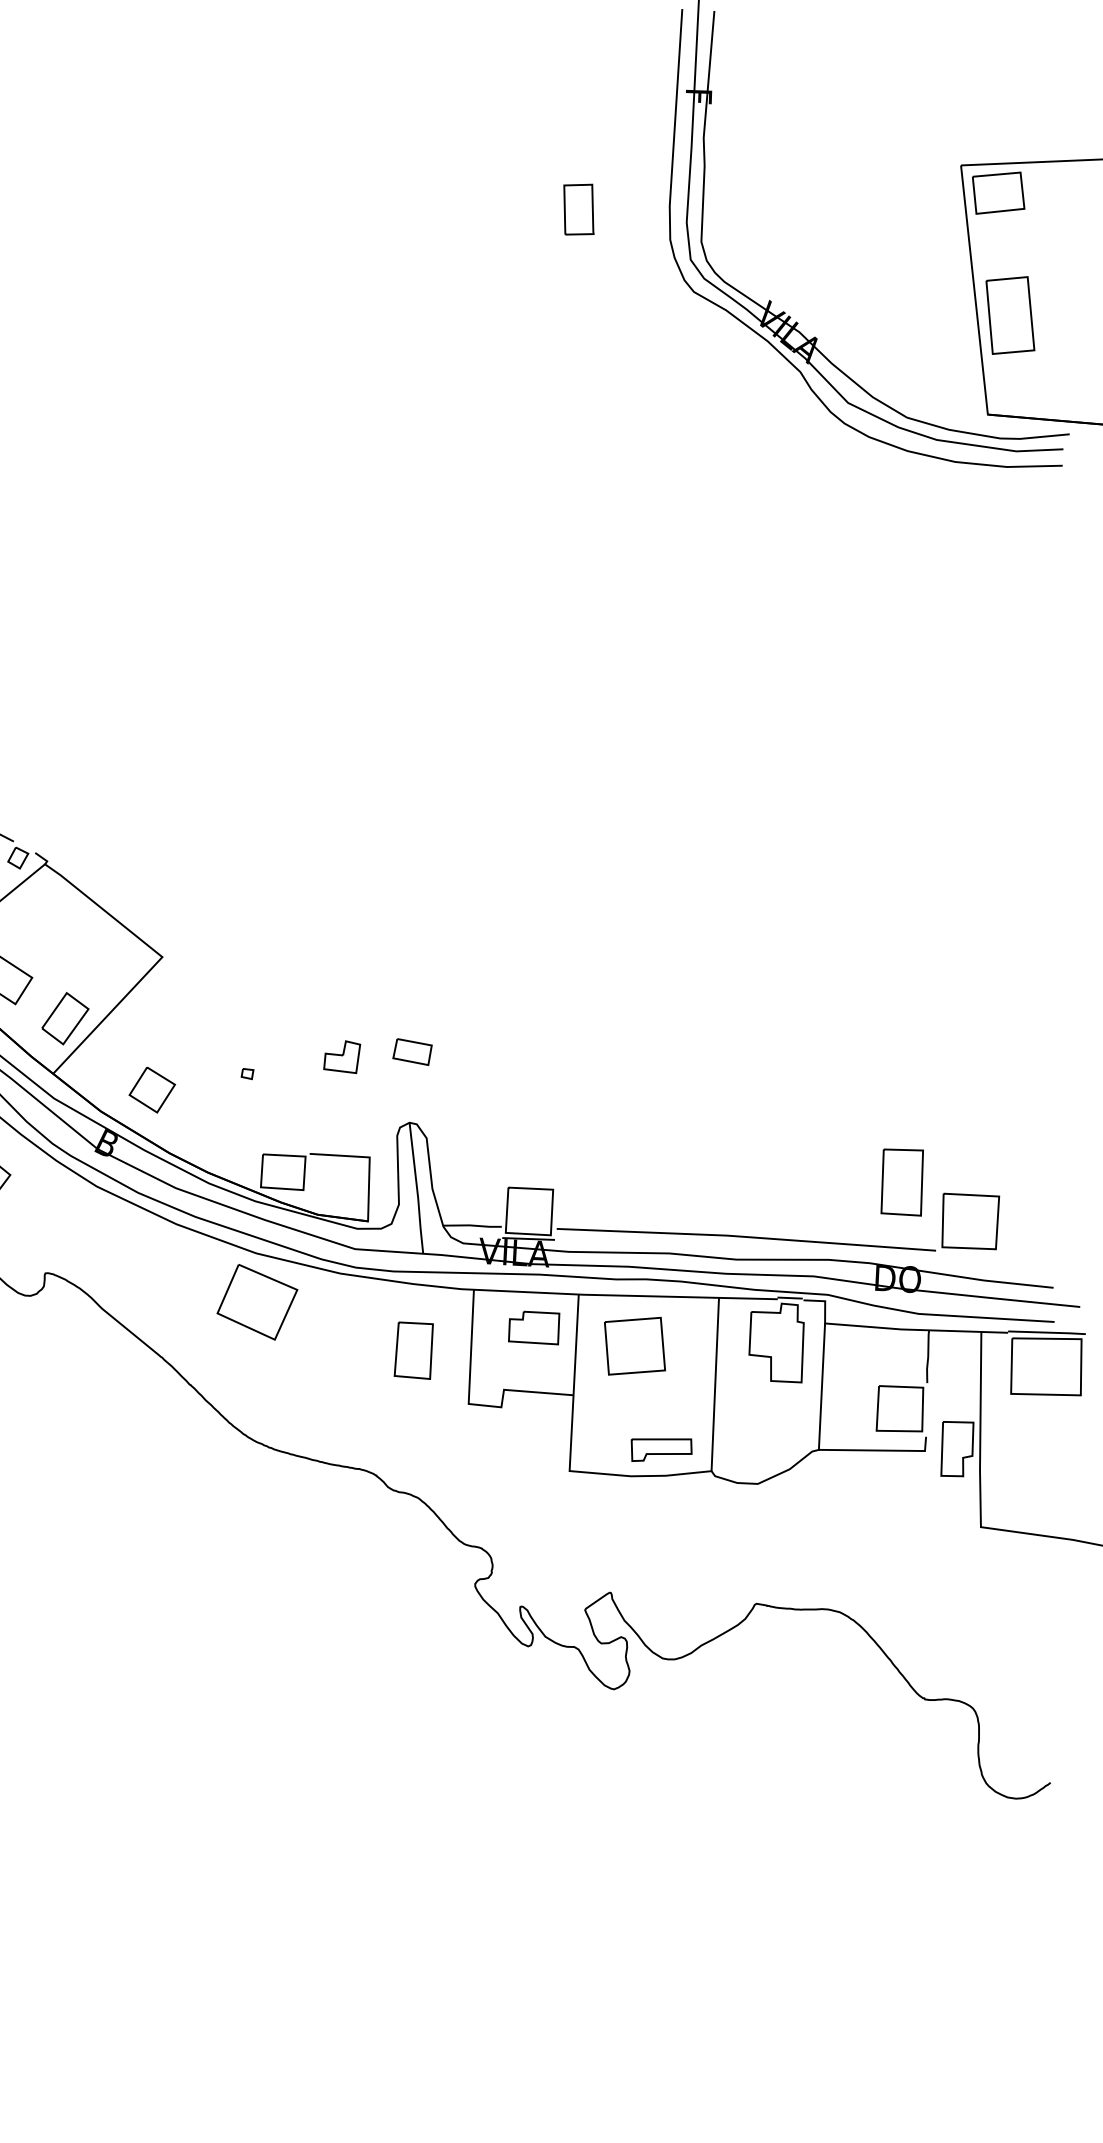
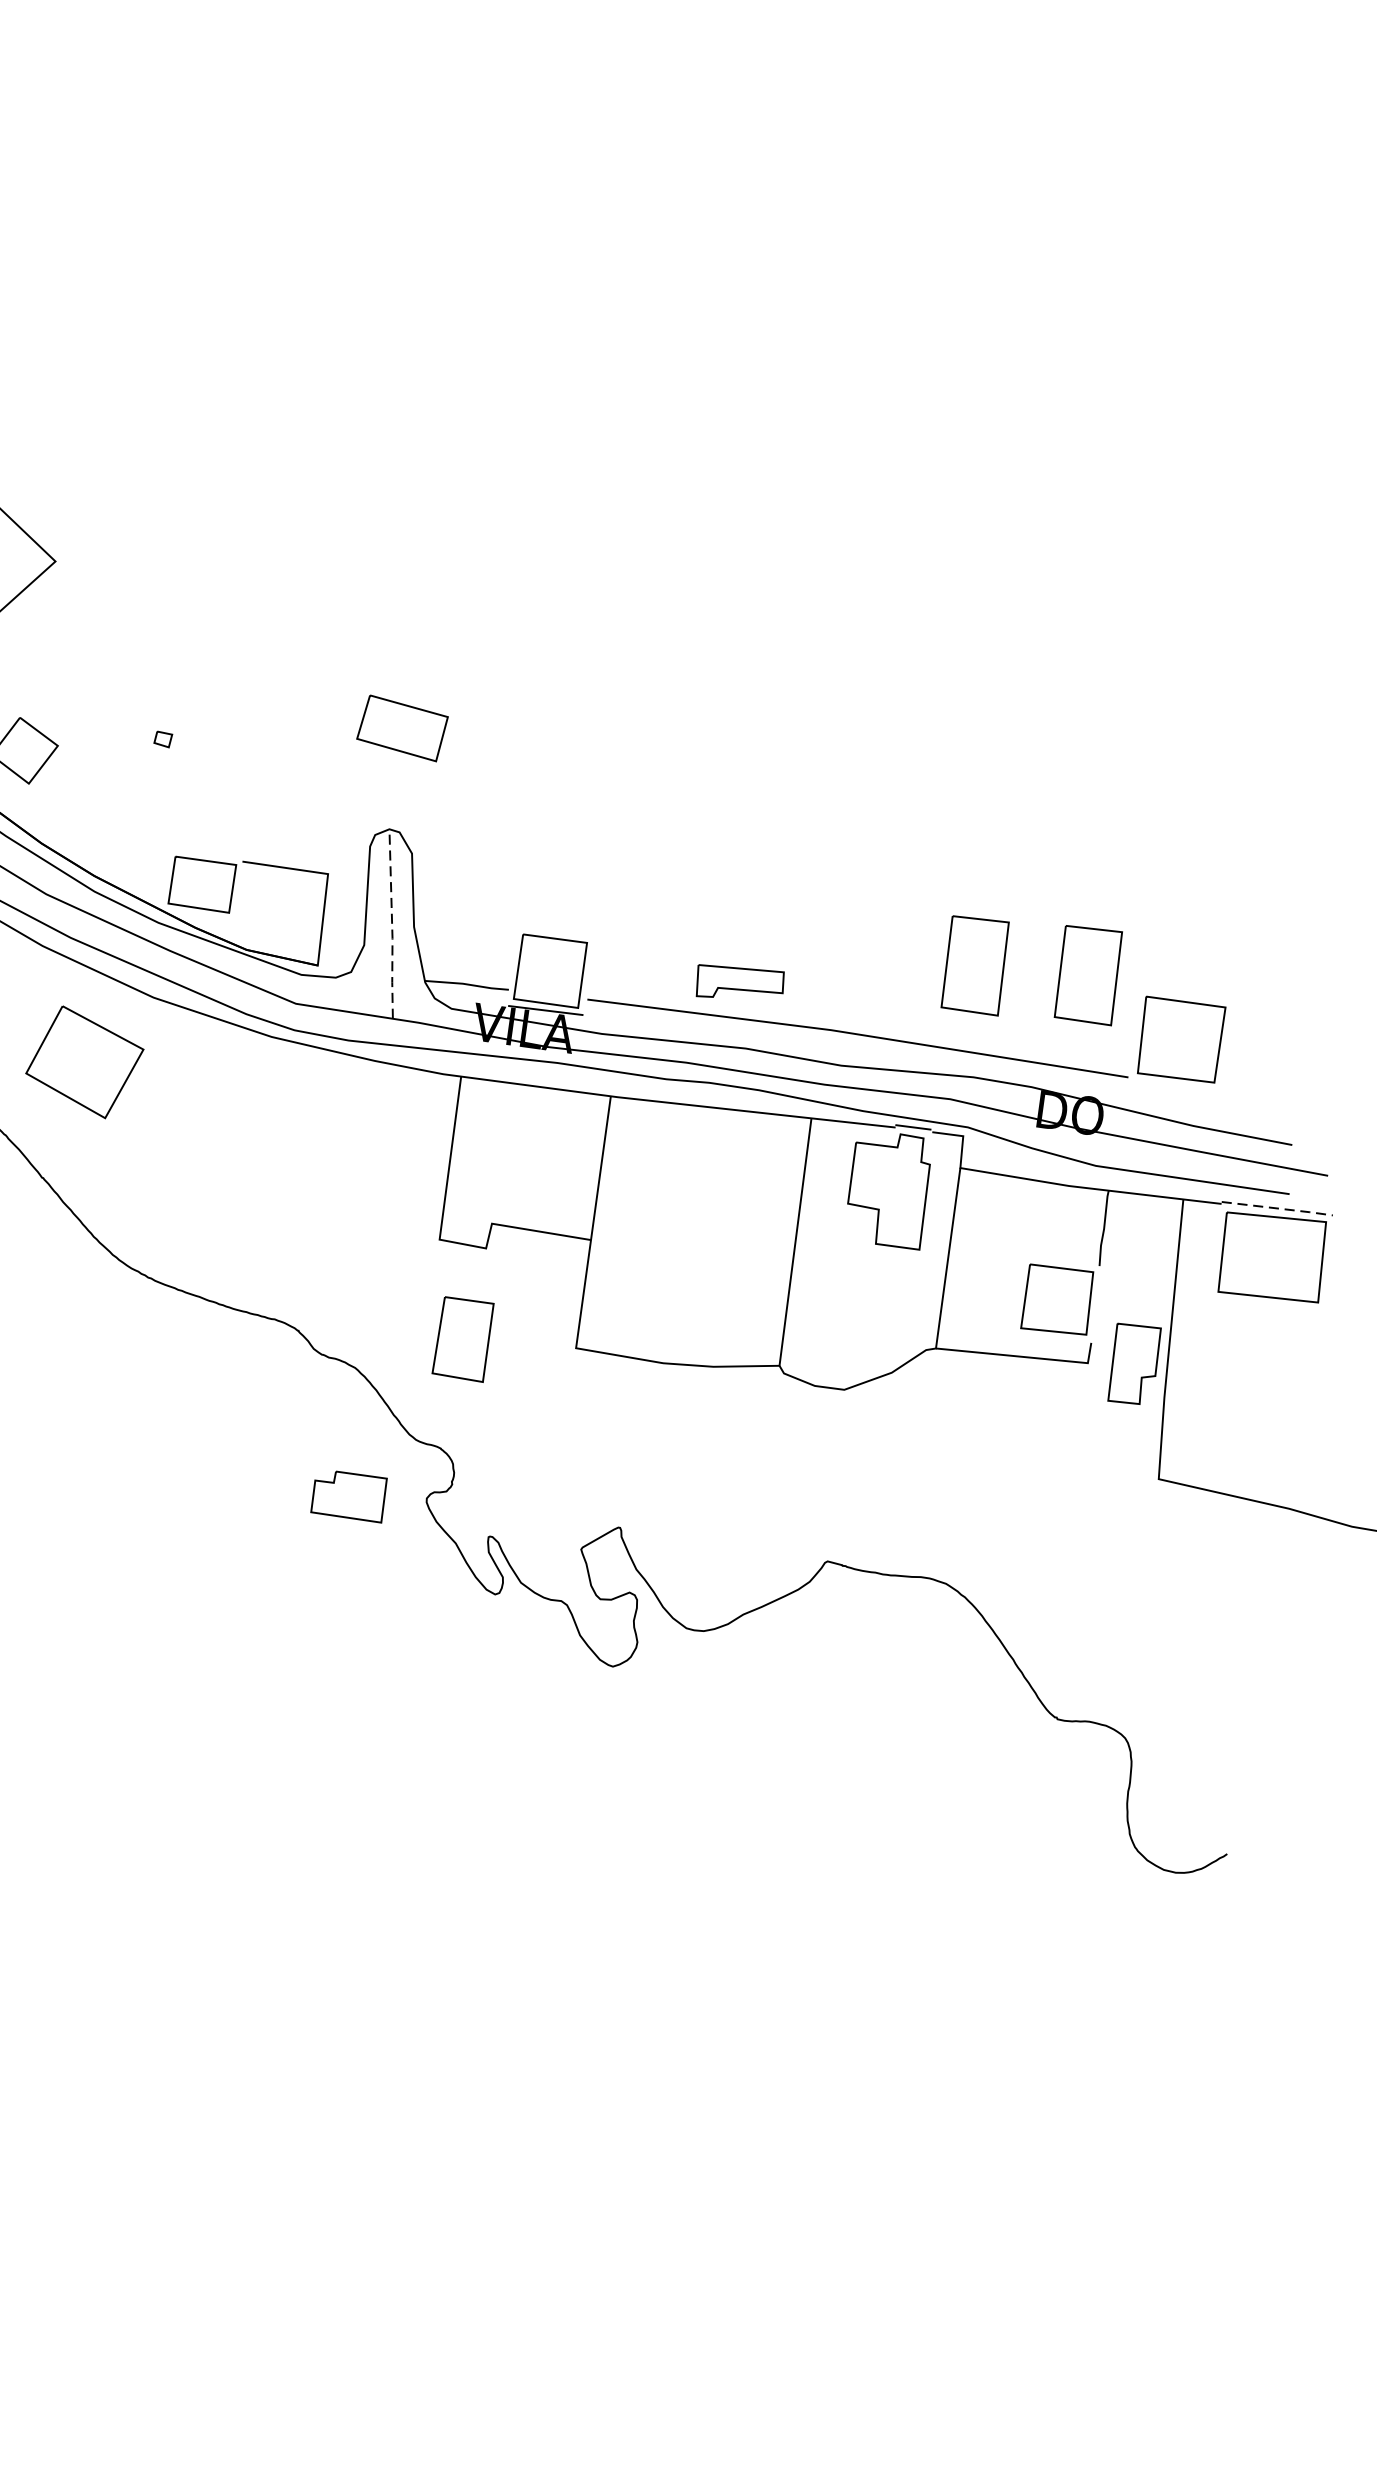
part: (412, 1051) -> (402, 727), size x1.6
part: (342, 1057) -> (301, 727), removed
part: (822, 1182) -> (974, 965), added
line: (417, 1189) -> (392, 925), solid -> dashed
part: (257, 1302) -> (84, 1062), moved
part: (534, 1327) -> (349, 1495), moved
line: (1047, 1332) -> (1278, 1208), solid -> dashed
part: (634, 1345) -> (684, 1176), removed
part: (413, 1350) -> (462, 1339), moved
part: (661, 1449) -> (740, 983), moved

